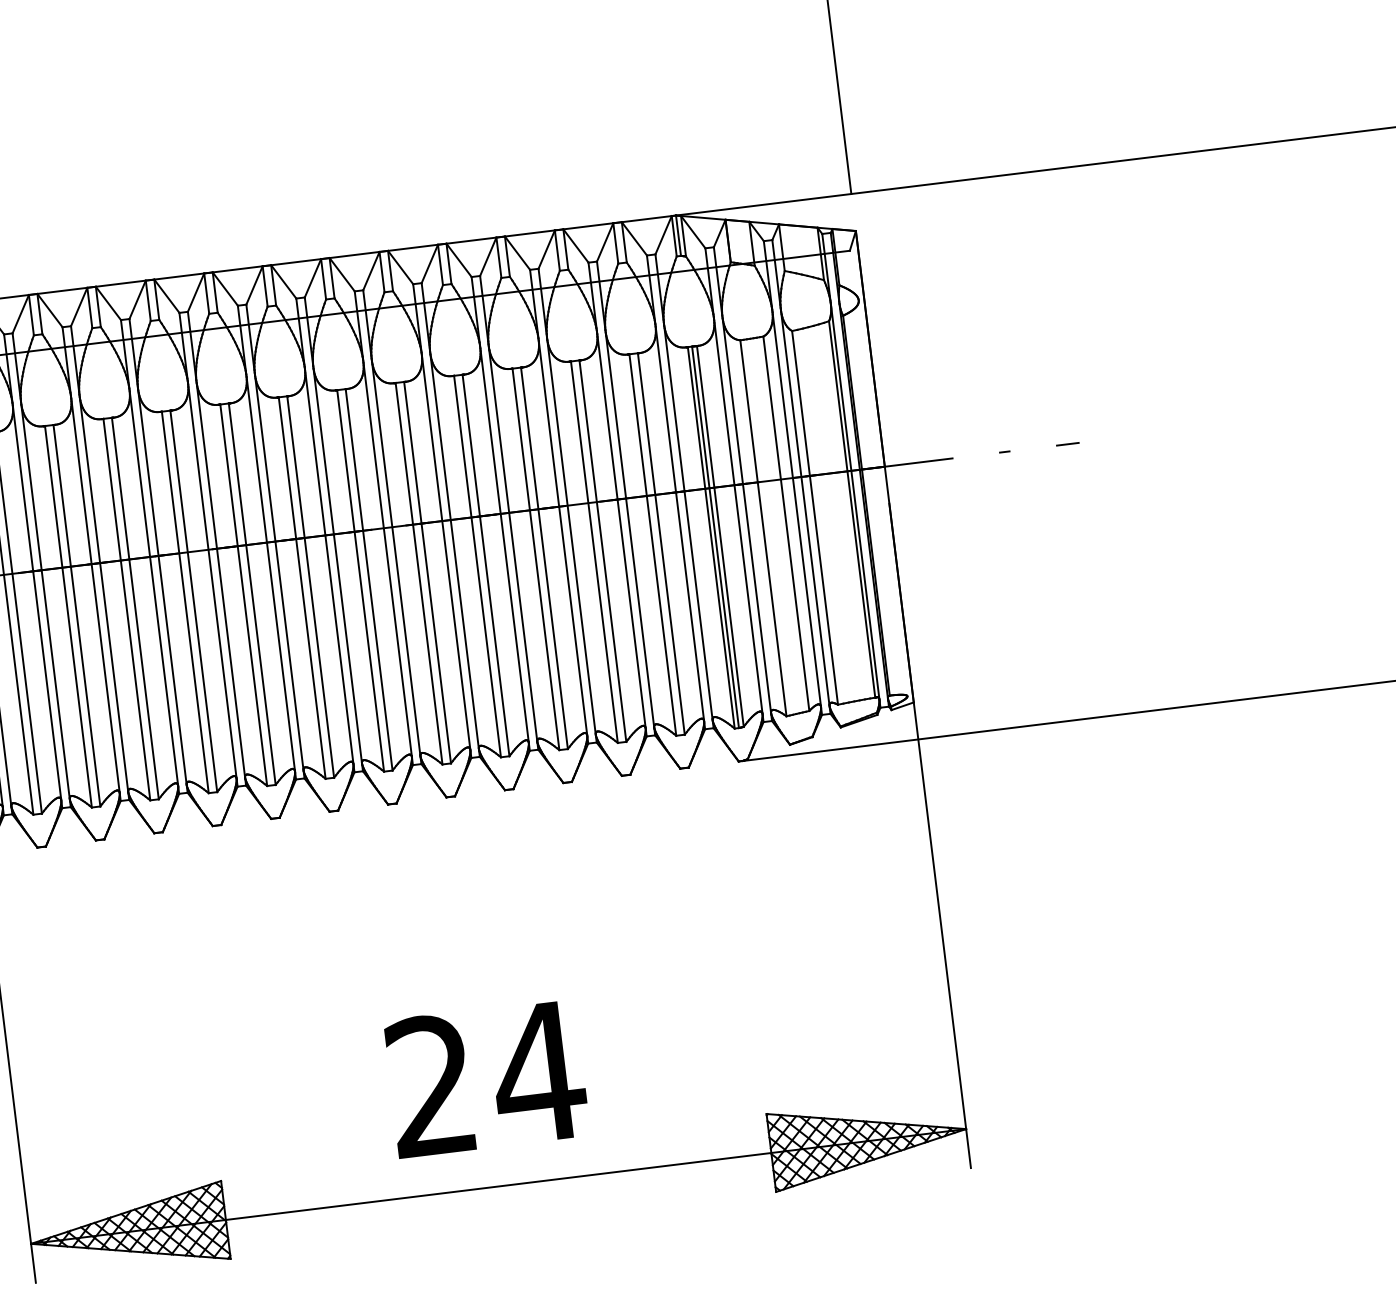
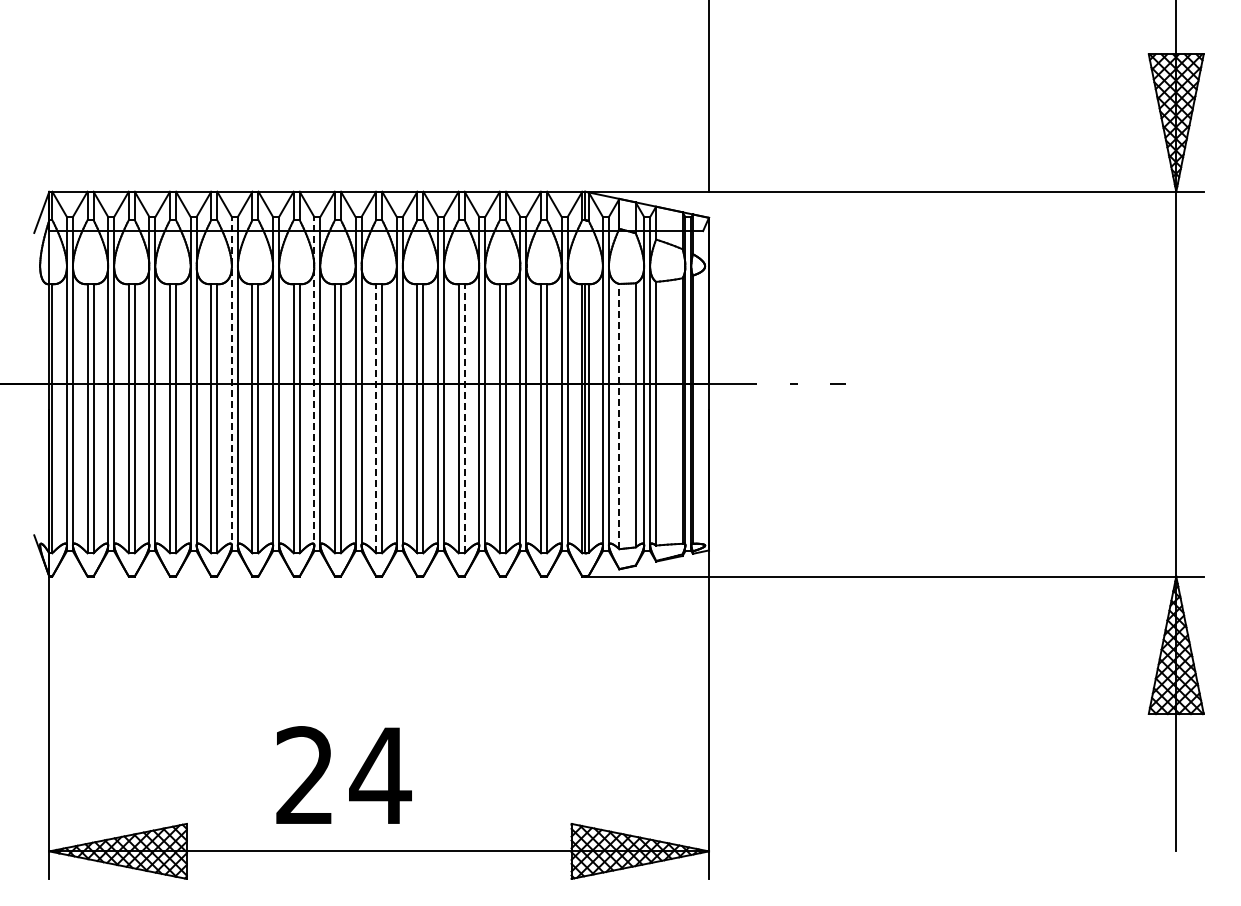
line: (763, 528) -> (619, 416), solid -> dashed
line: (325, 534) -> (314, 383), solid -> dashed
line: (207, 548) -> (231, 383), solid -> dashed
line: (544, 558) -> (464, 418), solid -> dashed
line: (419, 573) -> (376, 418), solid -> dashed
text: (485, 1077) -> (343, 774), moved

